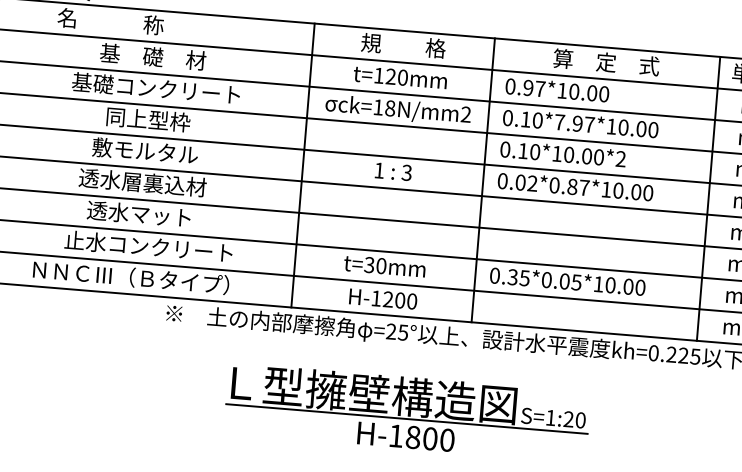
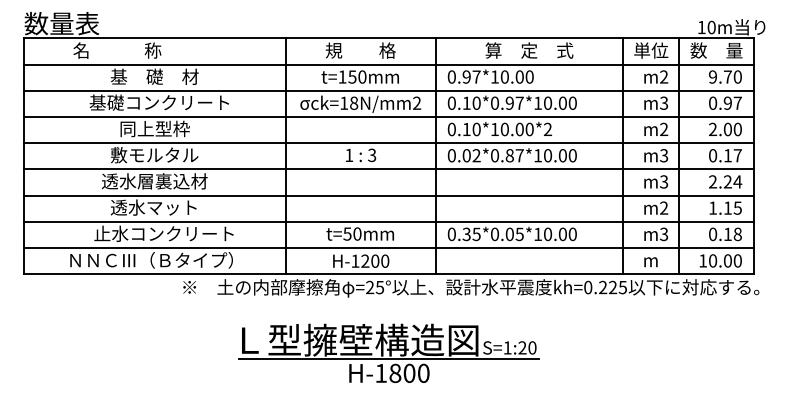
text: (391, 76) -> (352, 76), t=120mm -> t=150mm
text: (560, 121) -> (495, 102), 0.10*7.97*10.00 -> 0.10*0.97*10.00
text: (369, 264) -> (347, 233), t=30mm -> t=50mm

